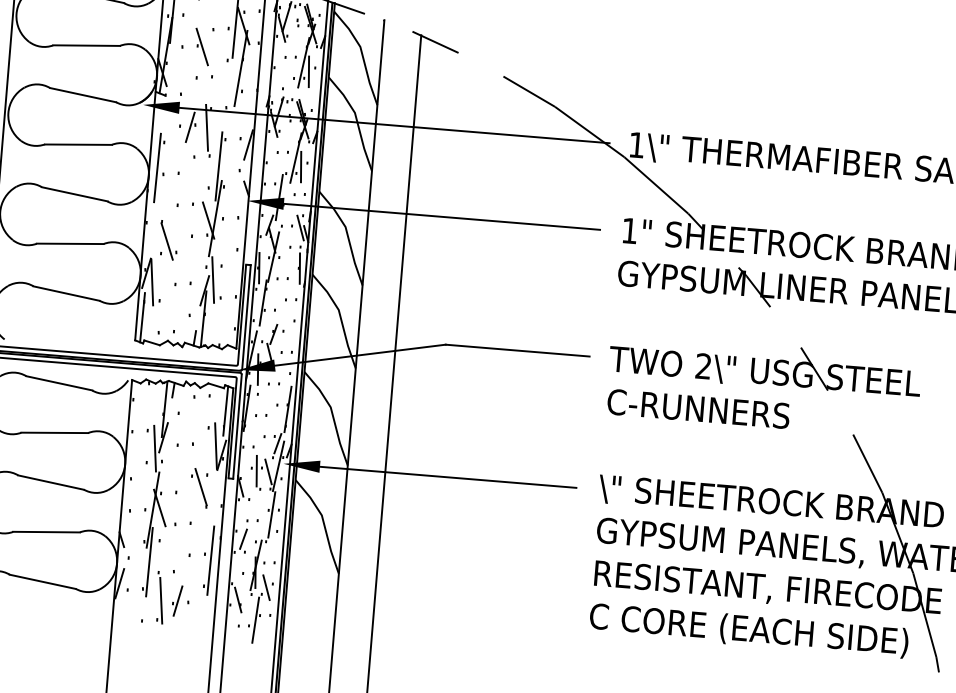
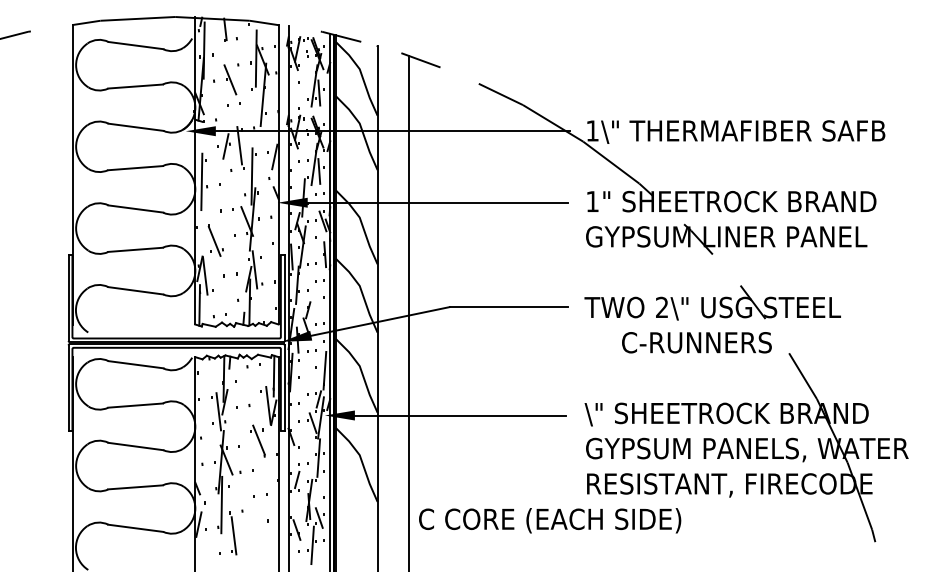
text: (698, 408) -> (696, 342), moved
line: (256, 470) -> (303, 422), removed
line: (210, 560) -> (271, 499), removed
part: (181, 600) -> (250, 534), removed
text: (749, 630) -> (550, 520), moved

